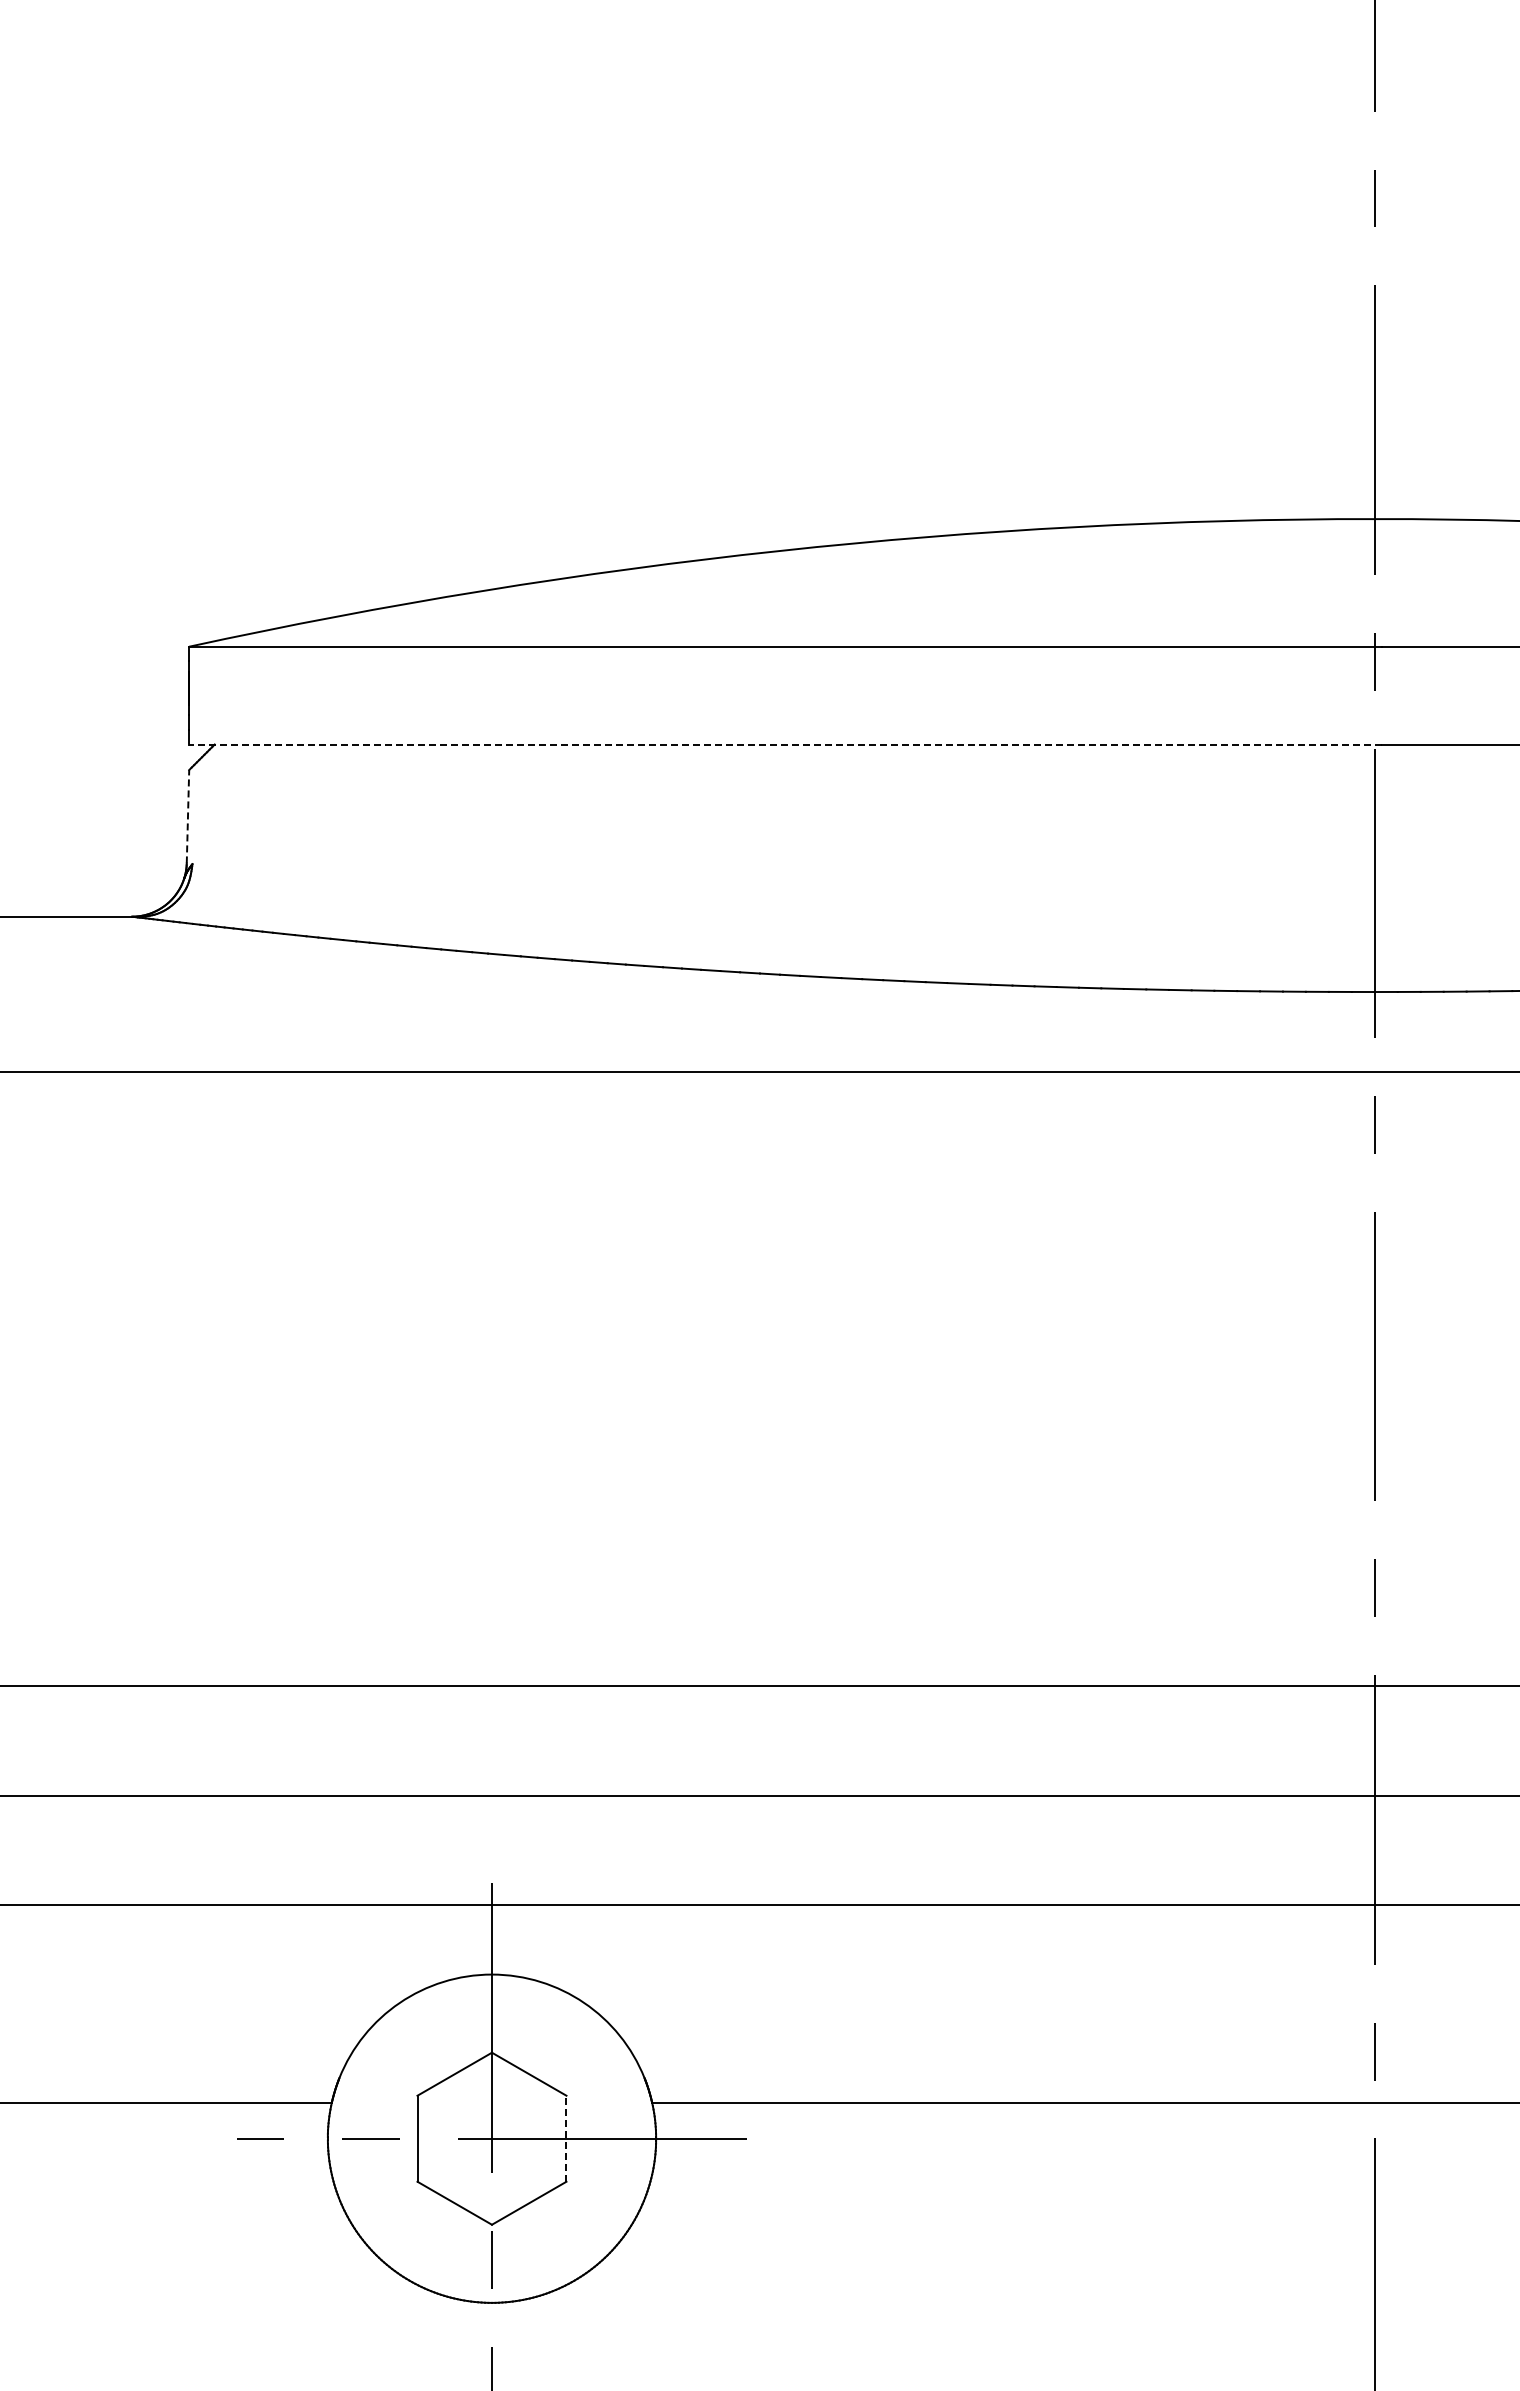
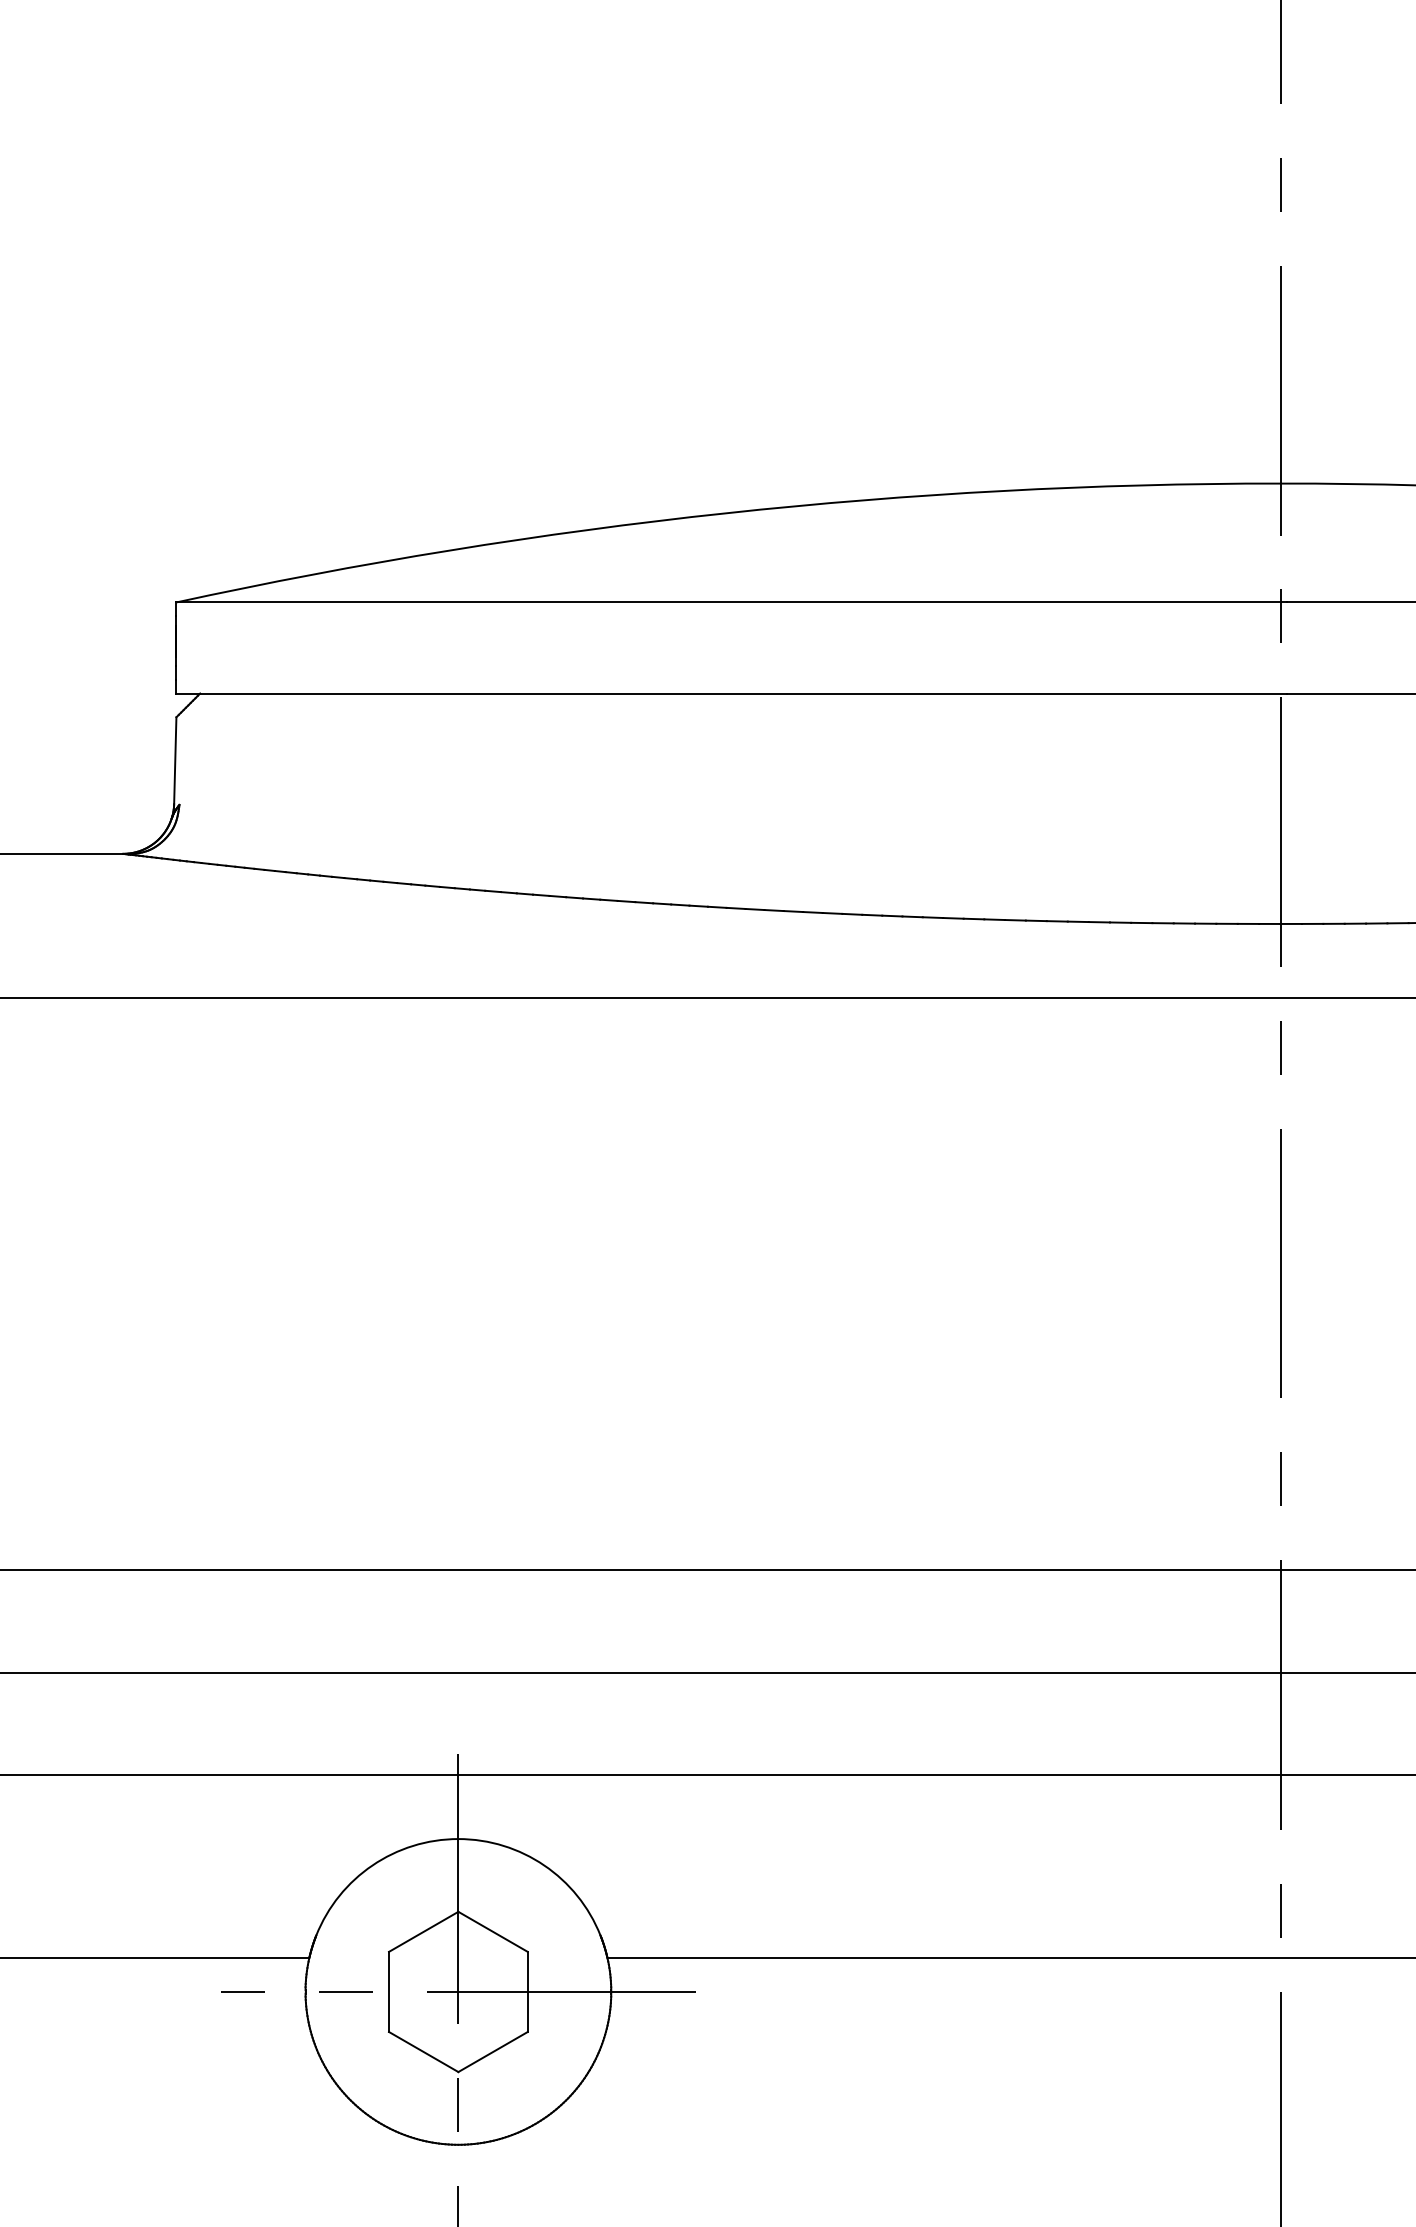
line: (784, 744) -> (730, 693), dashed -> solid
line: (187, 816) -> (174, 760), dashed -> solid
line: (566, 2138) -> (527, 1991), dashed -> solid

